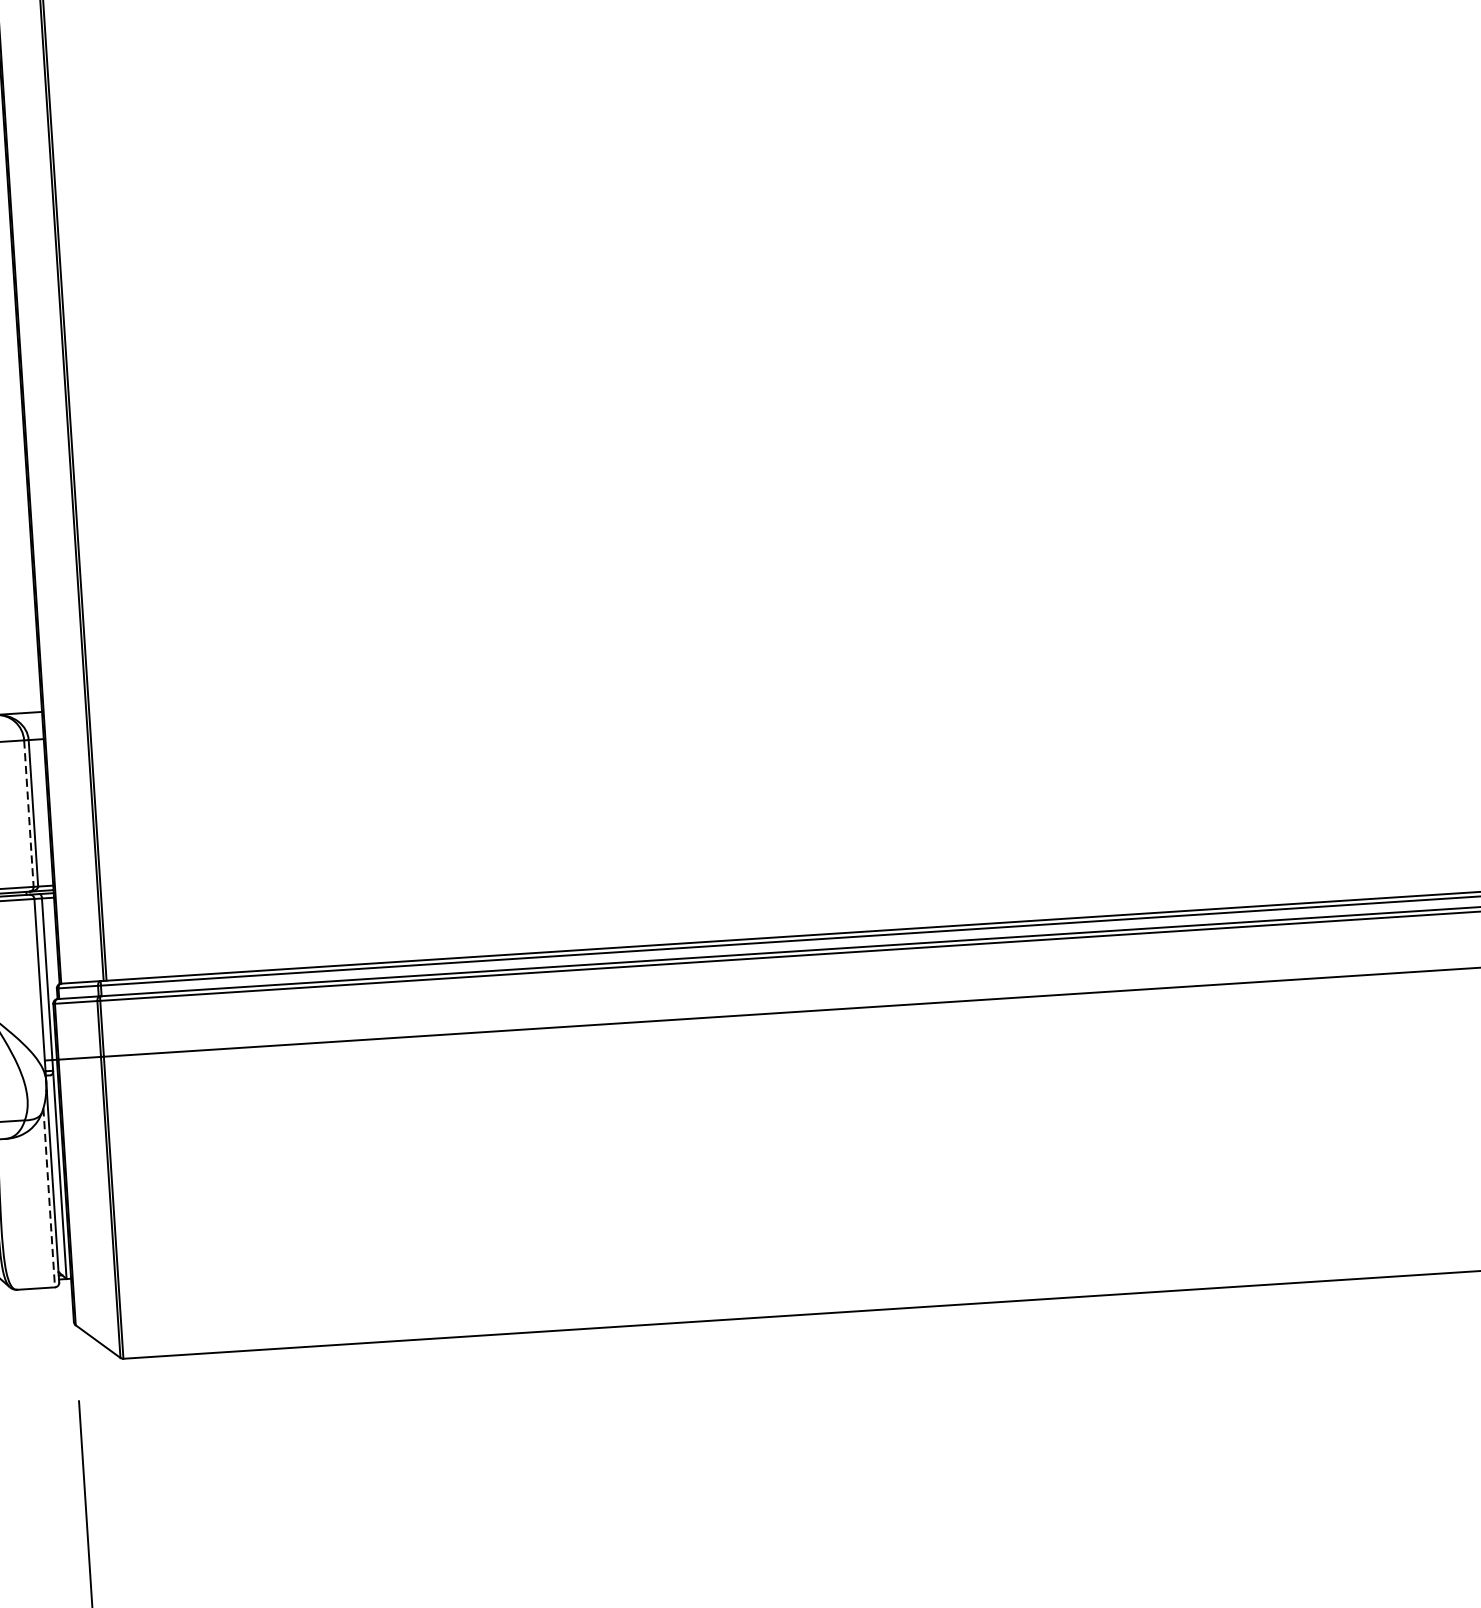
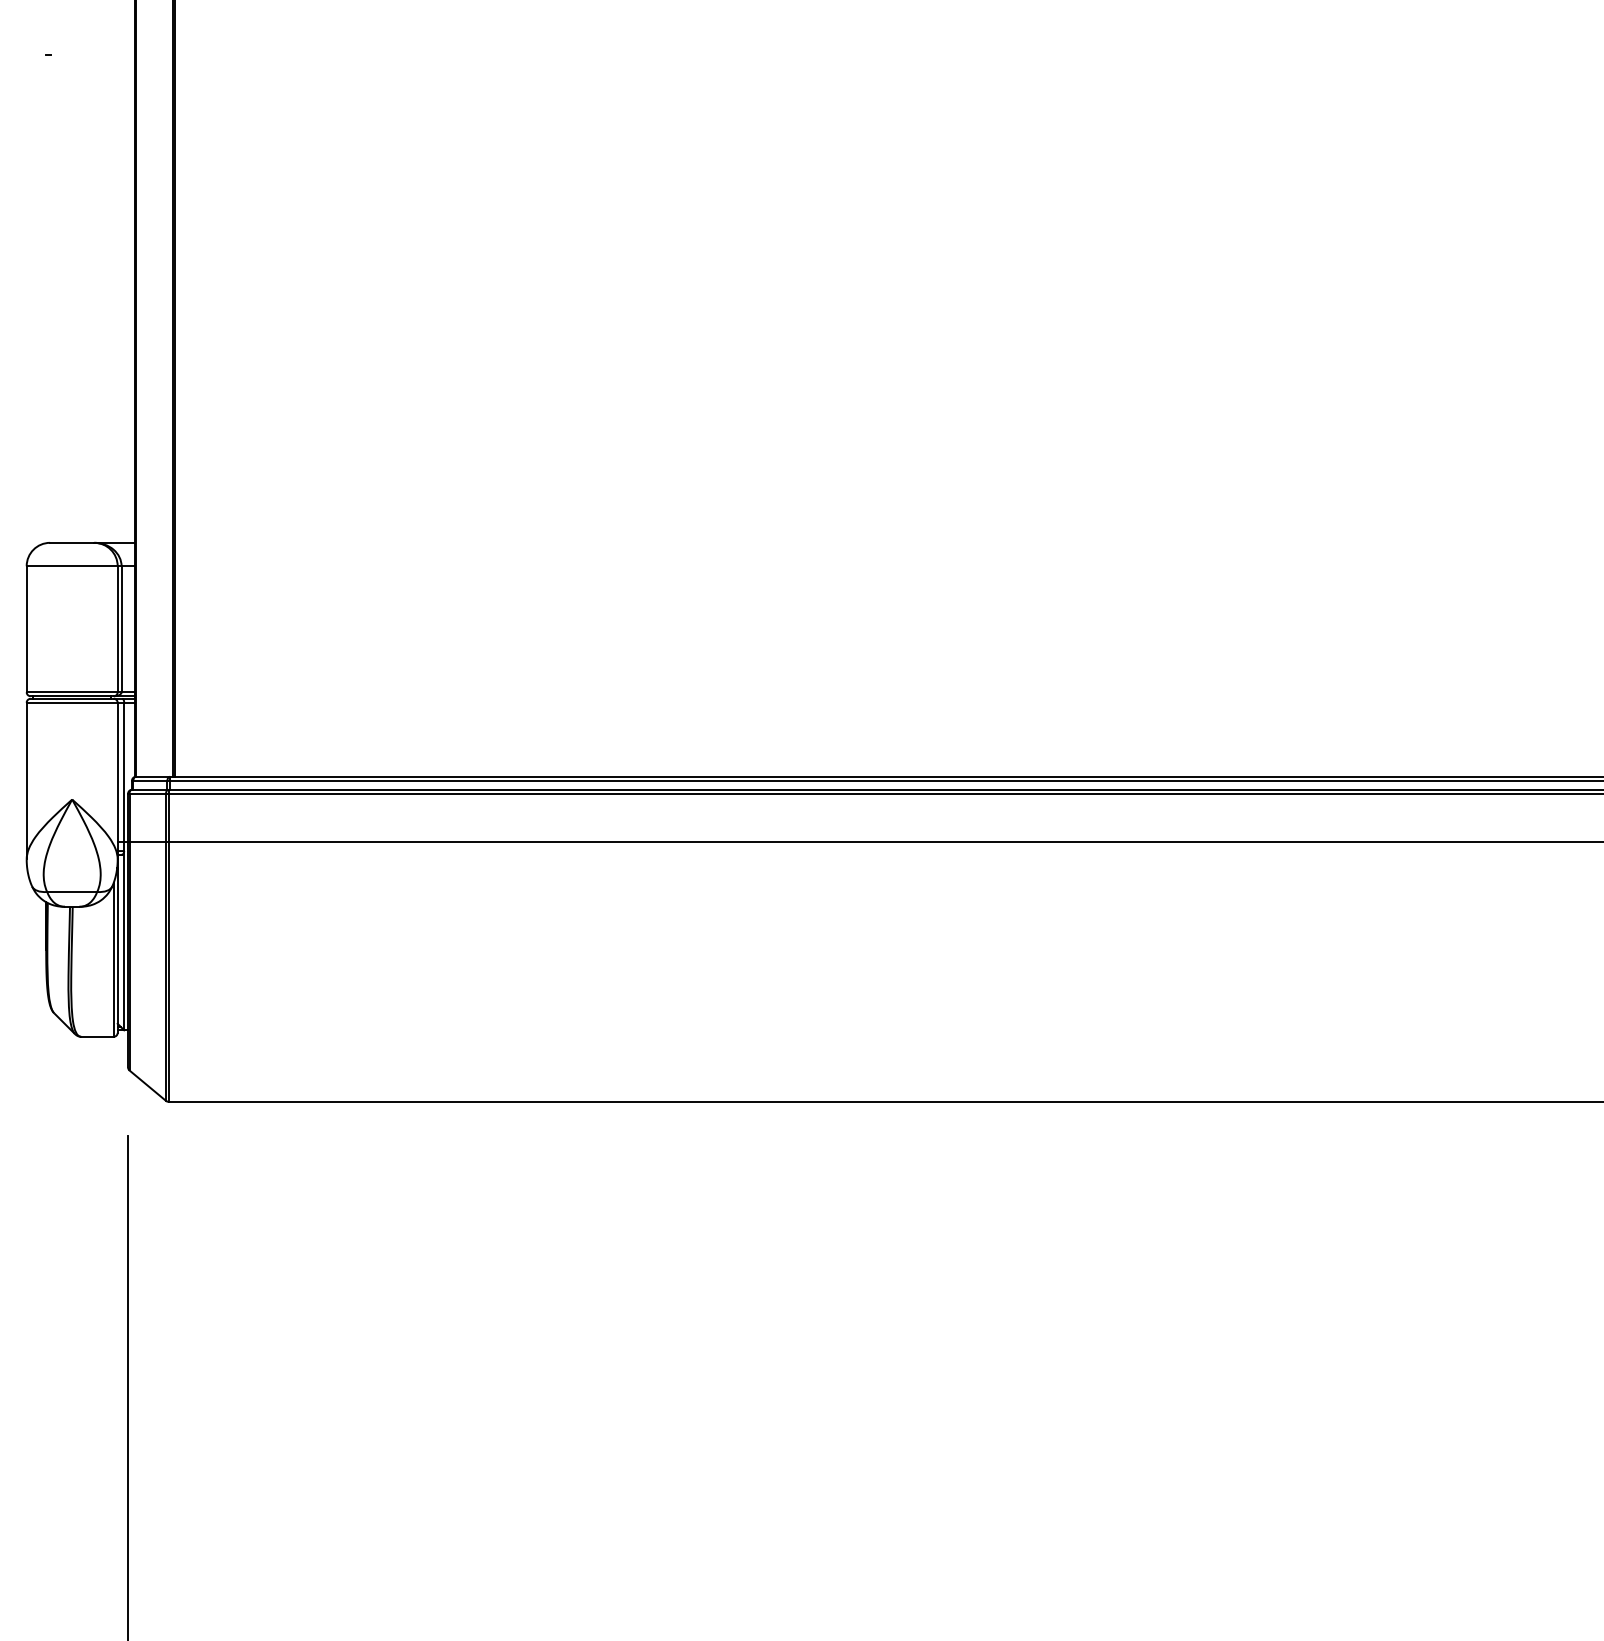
line: (28, 813) -> (117, 629), dashed -> solid
line: (48, 1198) -> (113, 960), dashed -> solid

